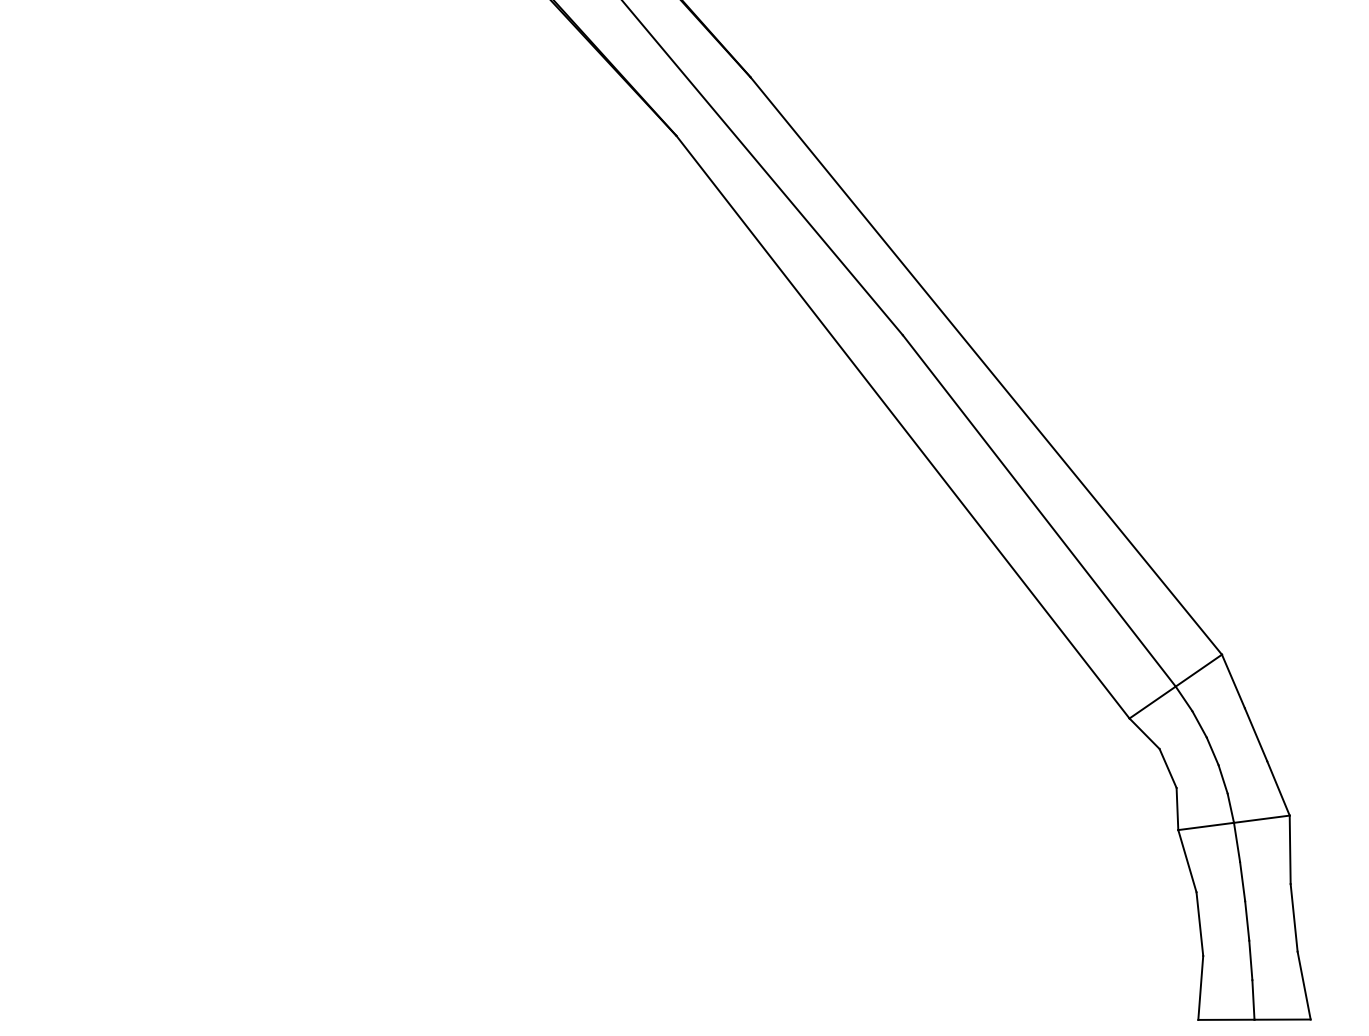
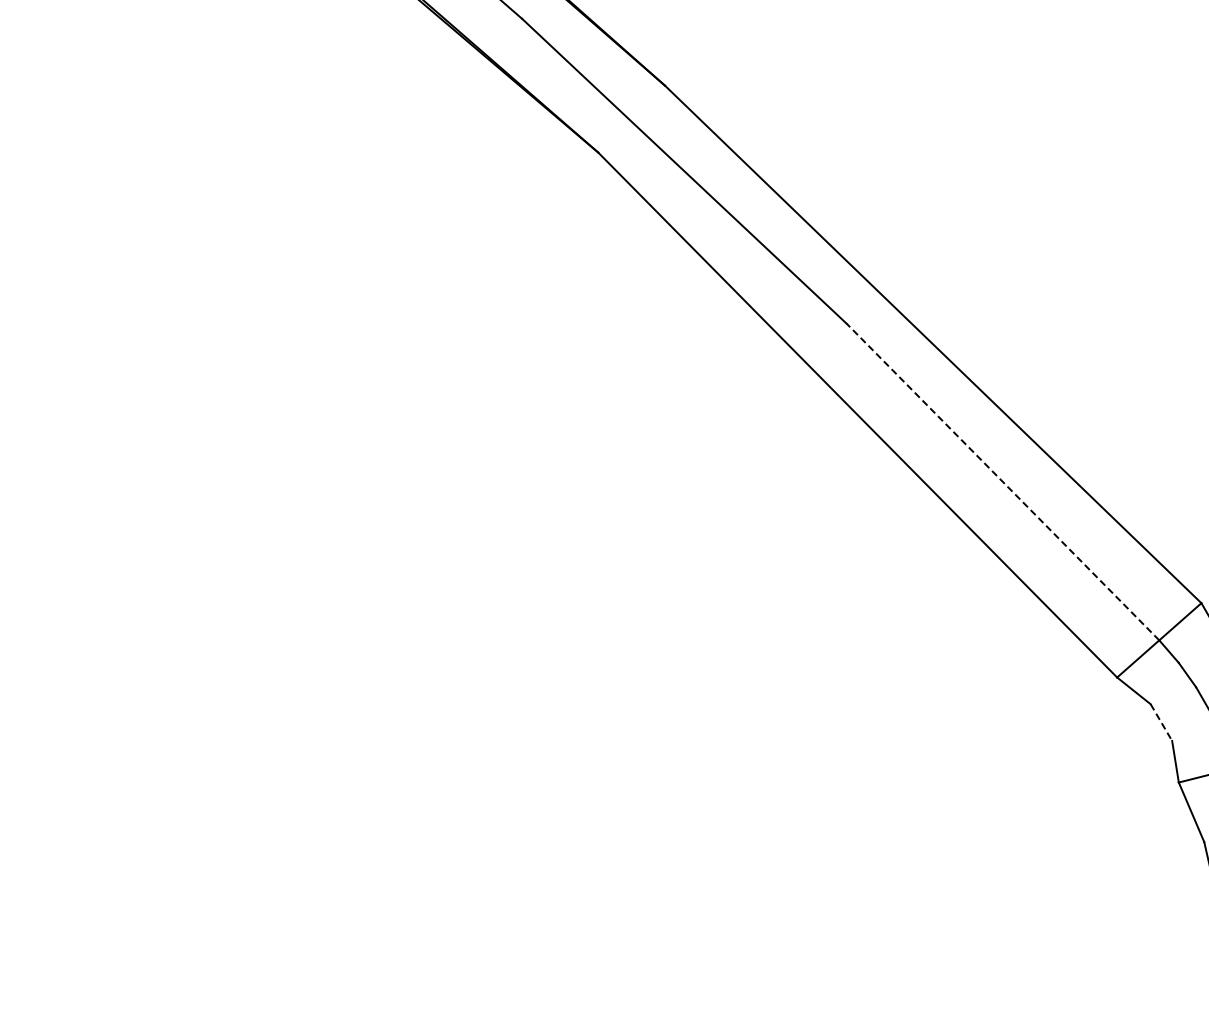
line: (1038, 510) -> (1002, 481), solid -> dashed
line: (1168, 768) -> (1161, 722), solid -> dashed

